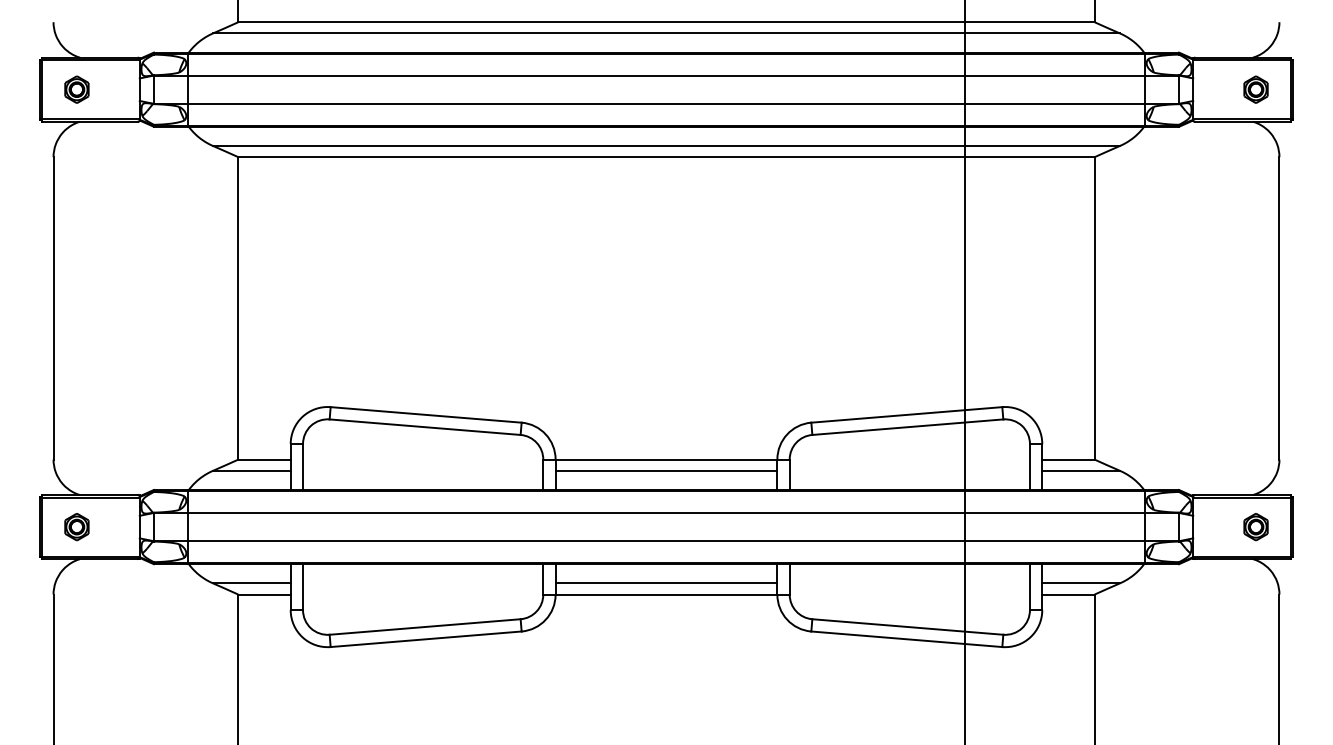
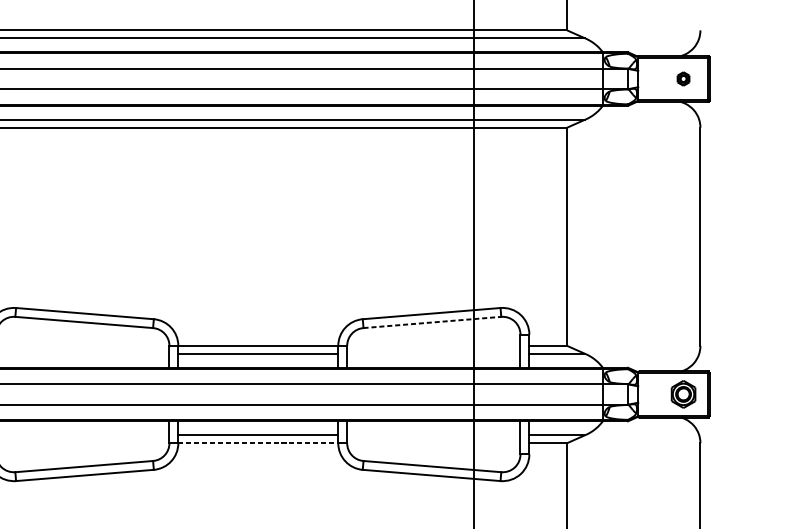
part: (1255, 89) -> (683, 78), size x0.7
line: (907, 427) -> (432, 322), solid -> dashed
part: (1255, 527) -> (683, 394), size x1.4
line: (666, 594) -> (258, 443), solid -> dashed

